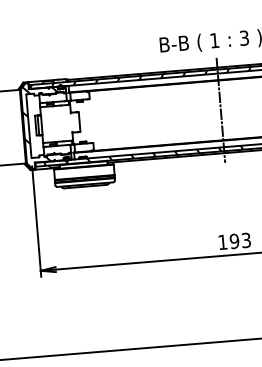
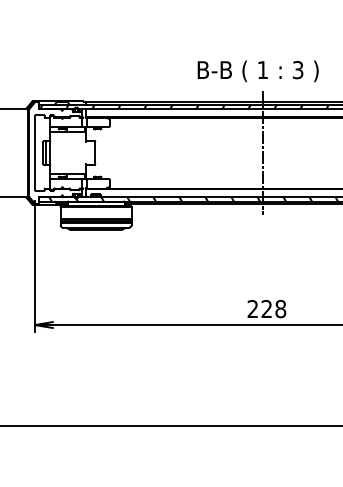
hatch: (45, 123) -> (55, 151), removed
text: (234, 241) -> (266, 309), 193 -> 228

